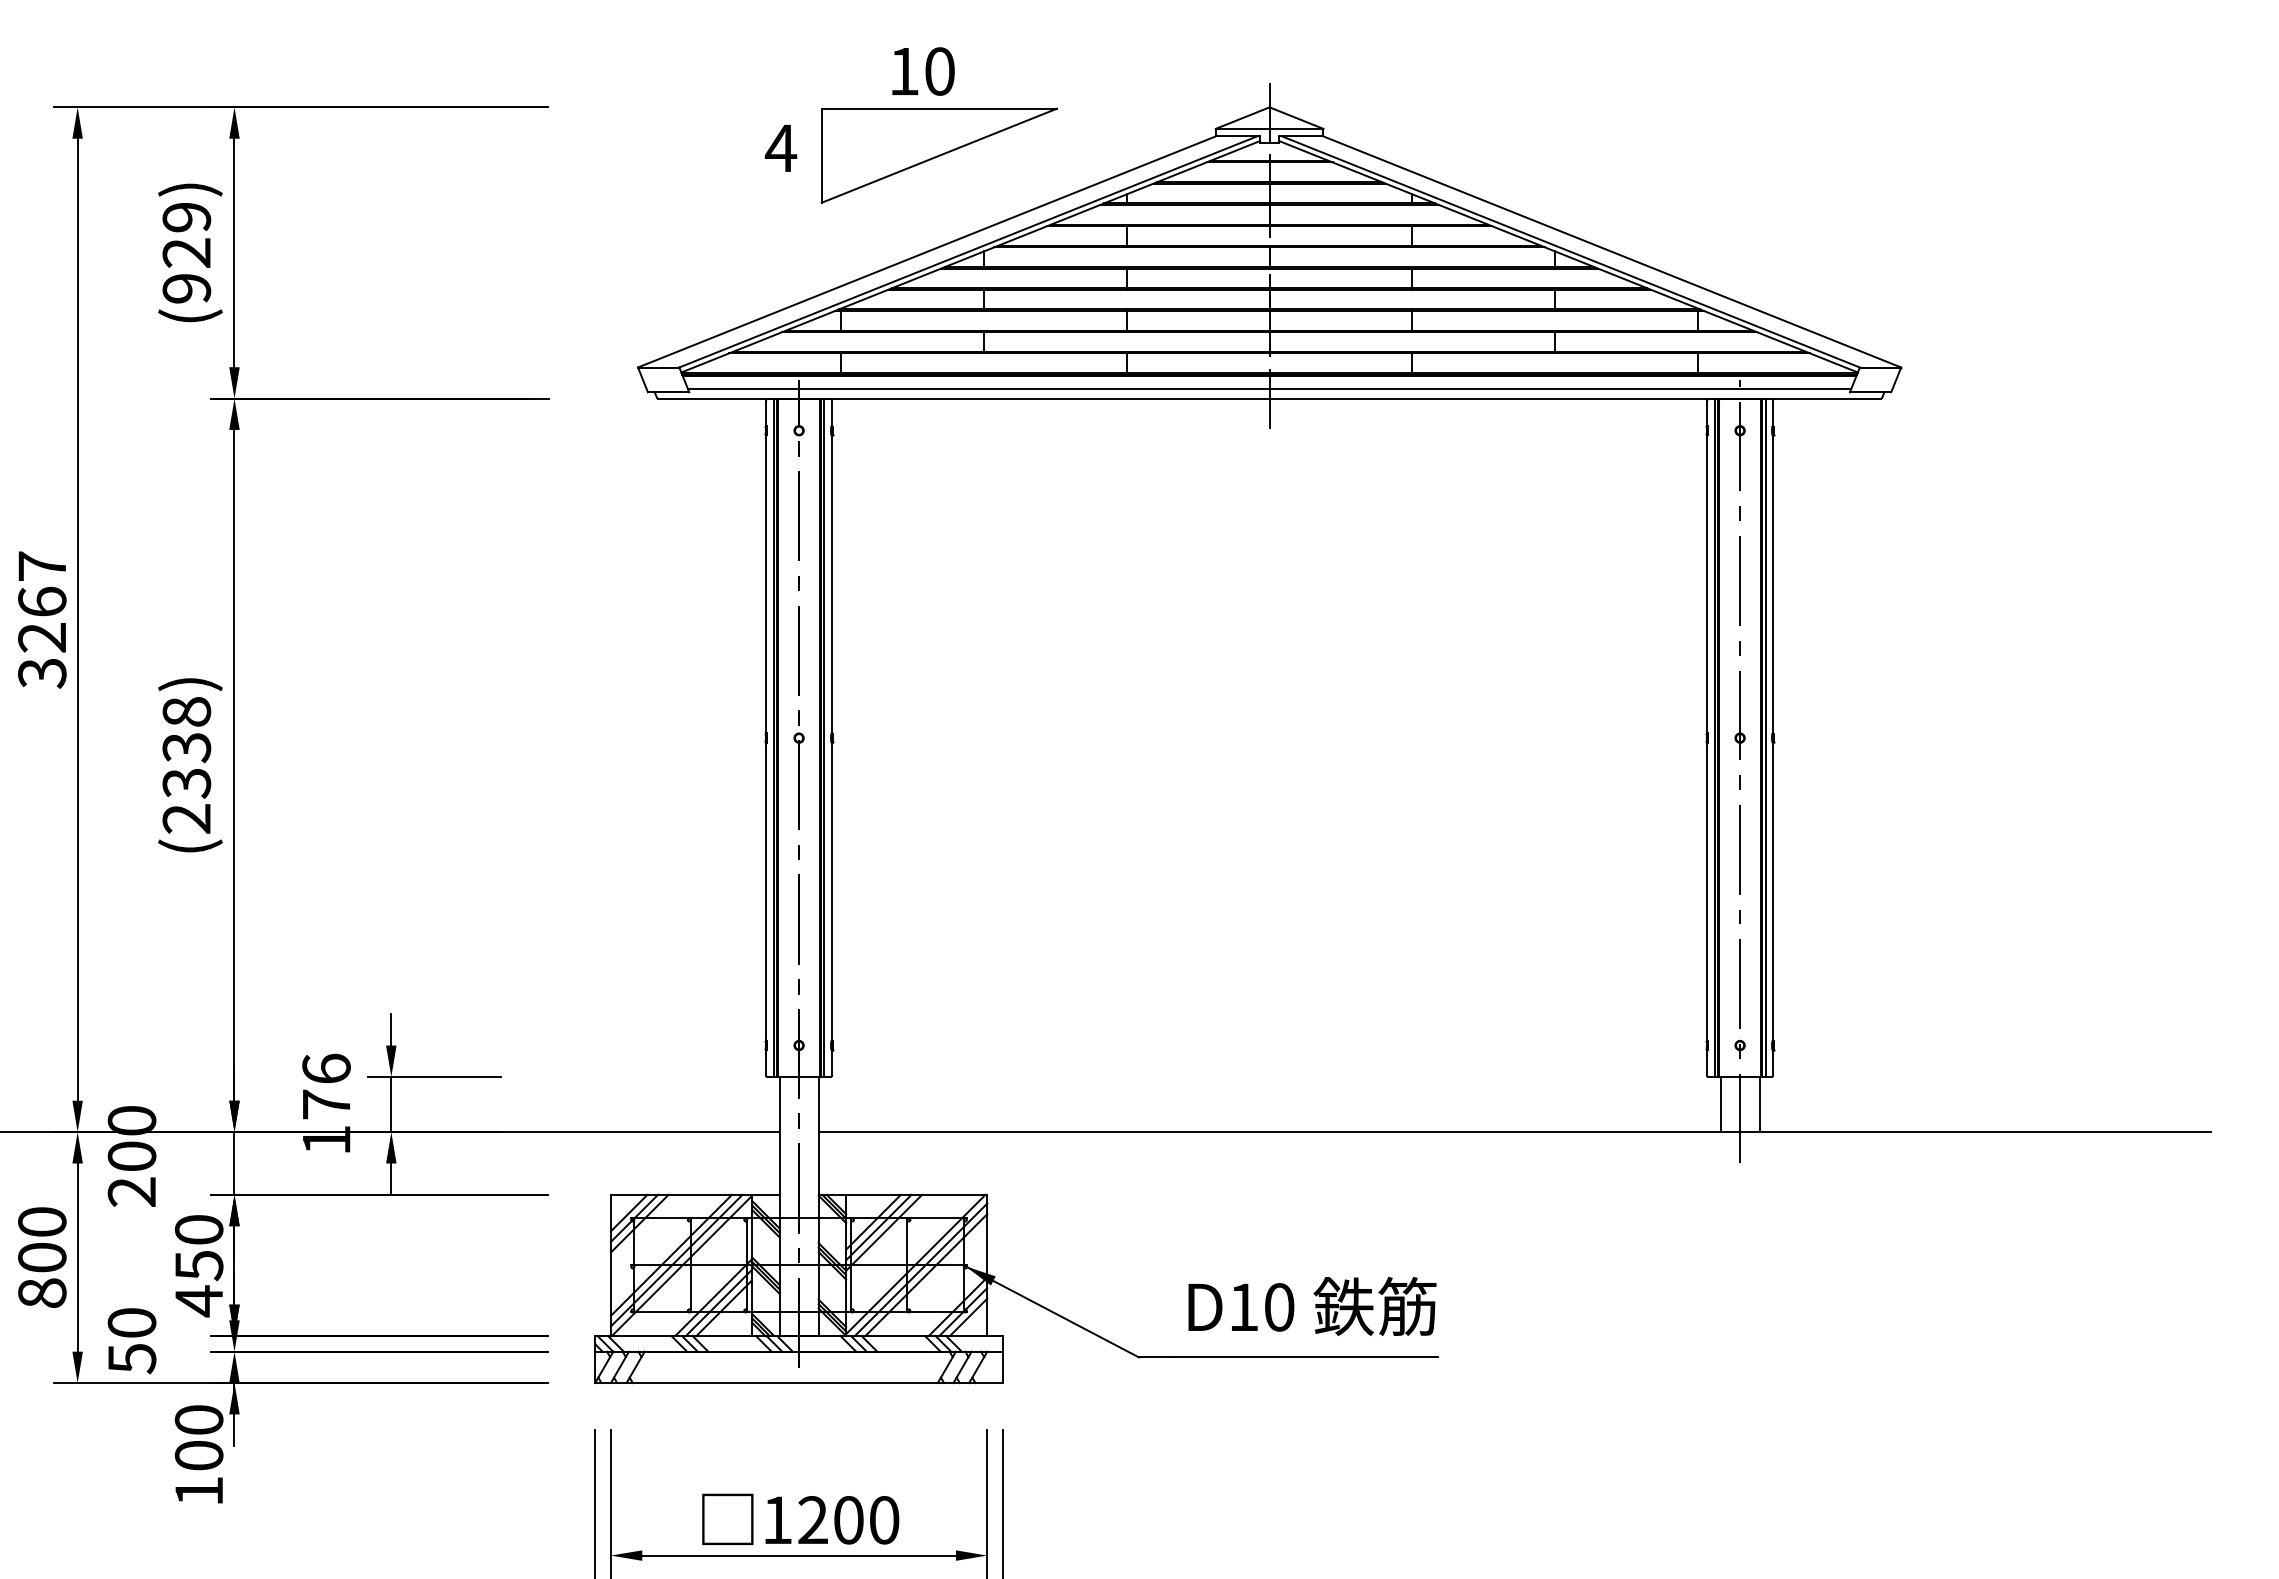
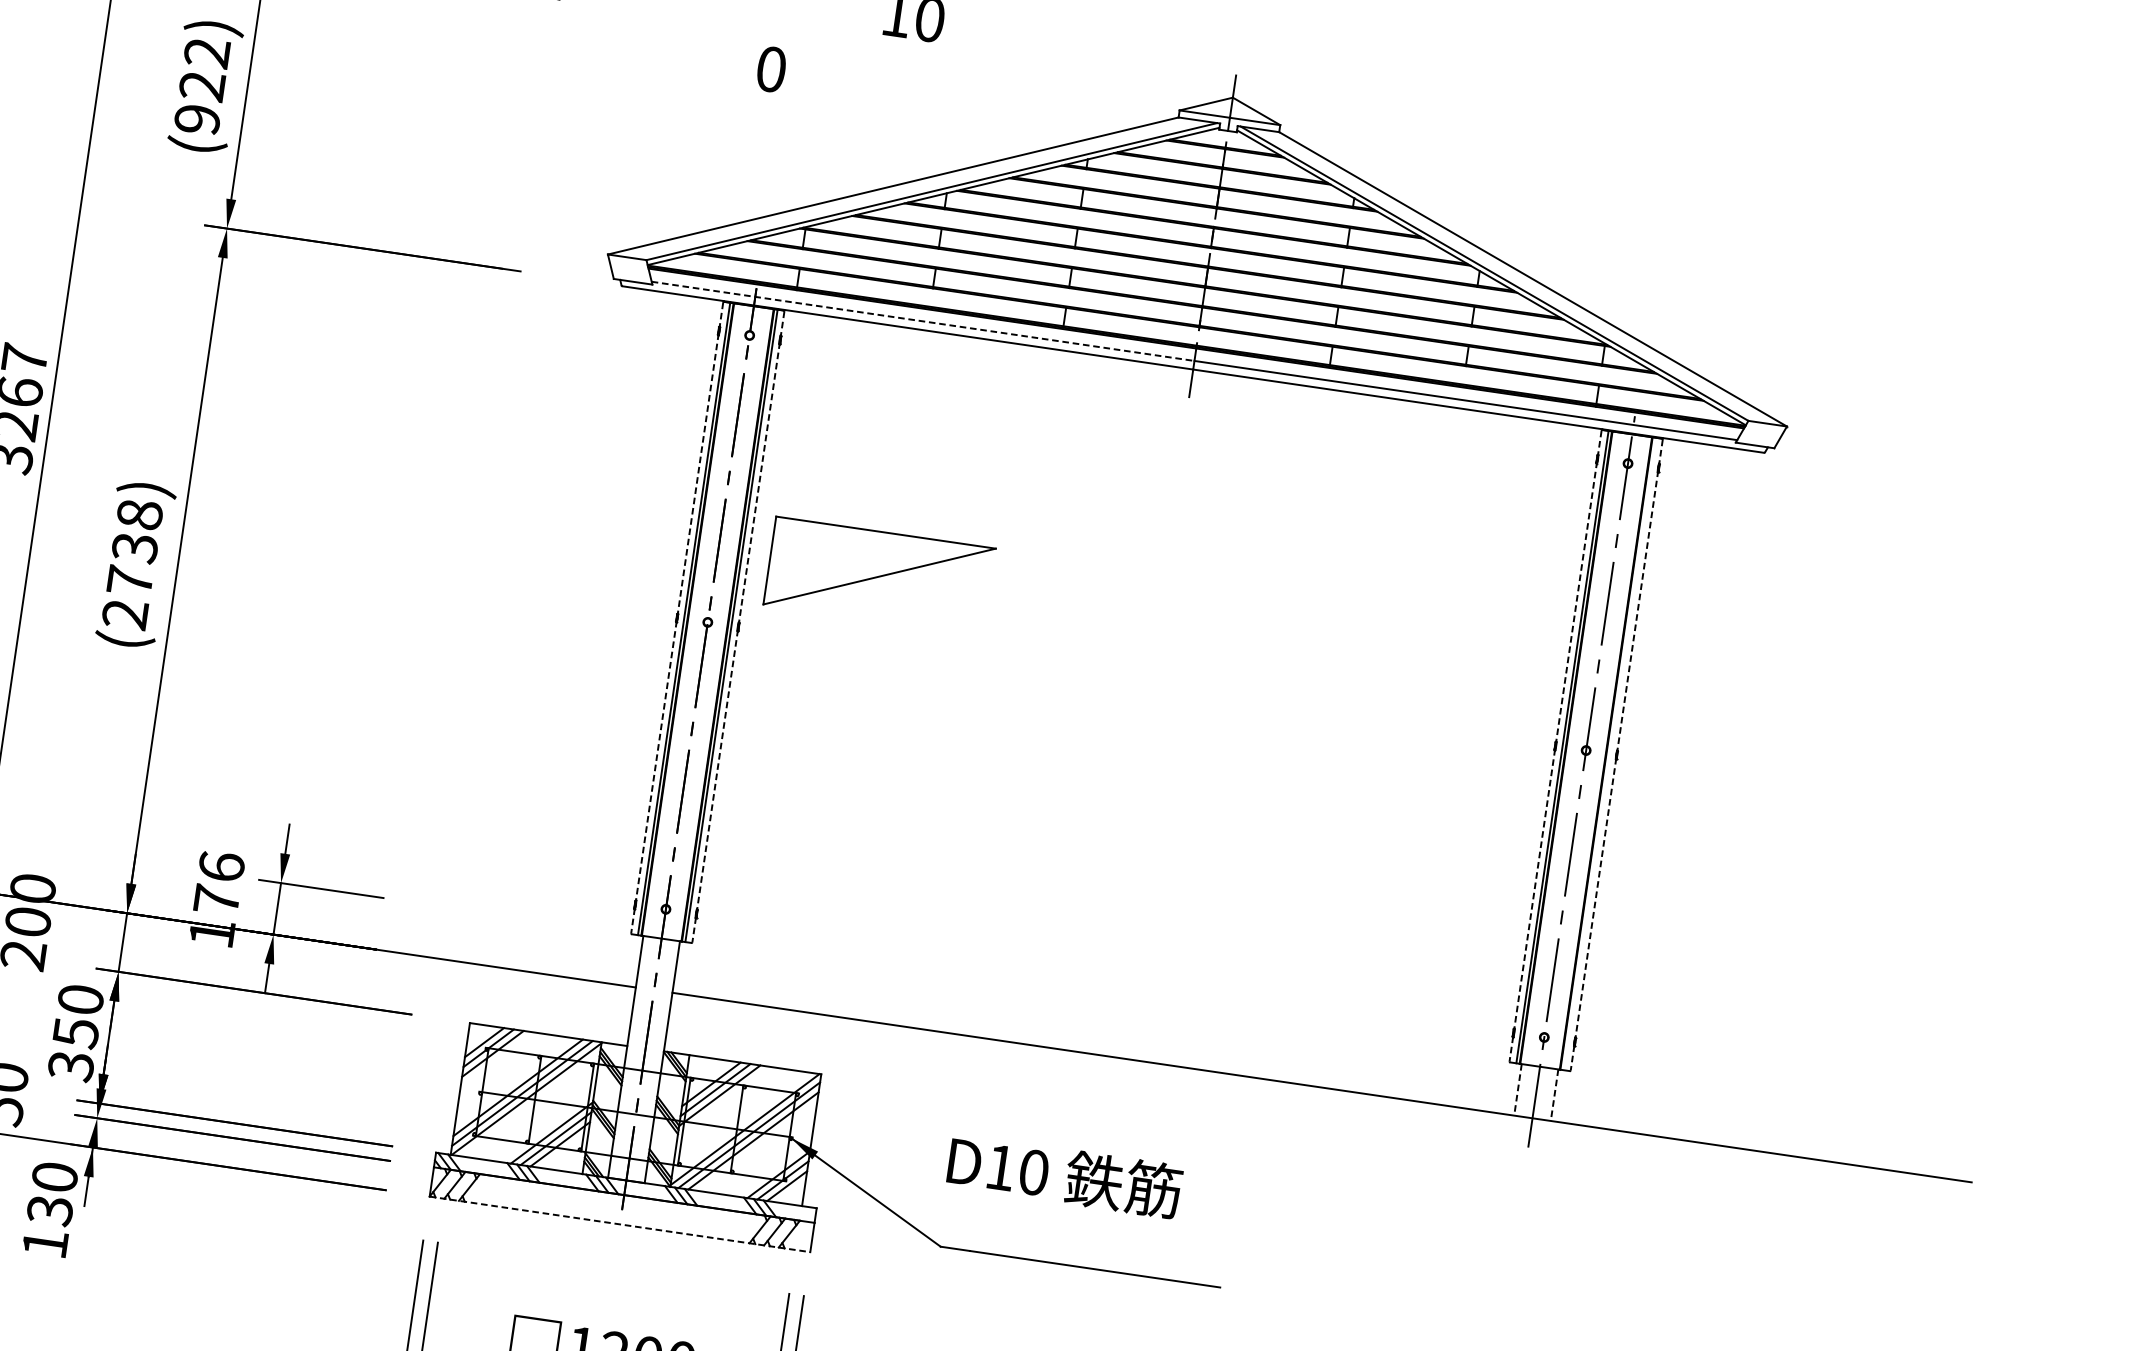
text: (780, 148) -> (770, 69), 4 -> 0
part: (938, 155) -> (878, 576), moved
text: (187, 217) -> (207, 53), (929) -> (922)
line: (978, 389) -> (922, 321), solid -> dashed
line: (1765, 737) -> (1609, 753), removed
line: (766, 738) -> (677, 618), solid -> dashed
line: (831, 738) -> (738, 627), solid -> dashed
line: (1707, 738) -> (1555, 746), solid -> dashed
line: (1772, 738) -> (1616, 755), solid -> dashed
text: (186, 783) -> (129, 581), (2338) -> (2738)
line: (1720, 1104) -> (1517, 1089), solid -> dashed
line: (1759, 1104) -> (1554, 1095), solid -> dashed
text: (198, 1301) -> (70, 1066), 450 -> 350
text: (1312, 1306) -> (1064, 1176), moved
line: (799, 1383) -> (620, 1224), solid -> dashed
text: (199, 1456) -> (50, 1211), 100 -> 130

